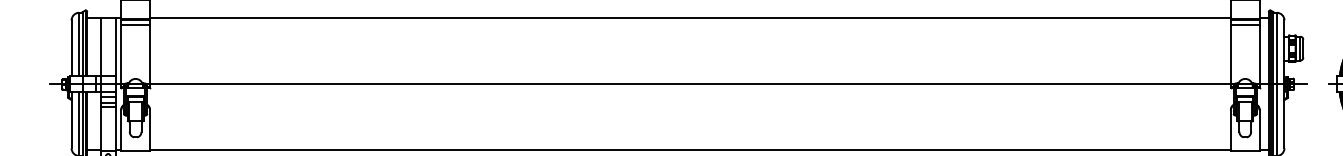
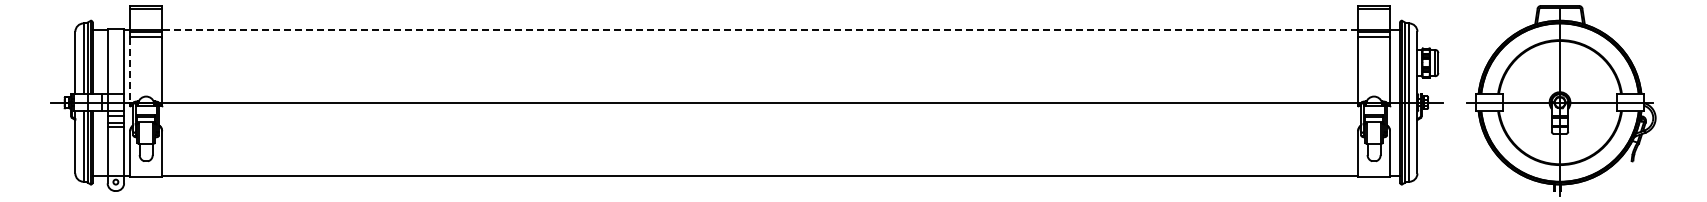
line: (689, 18) -> (759, 29), solid -> dashed
line: (121, 55) -> (130, 70), solid -> dashed

